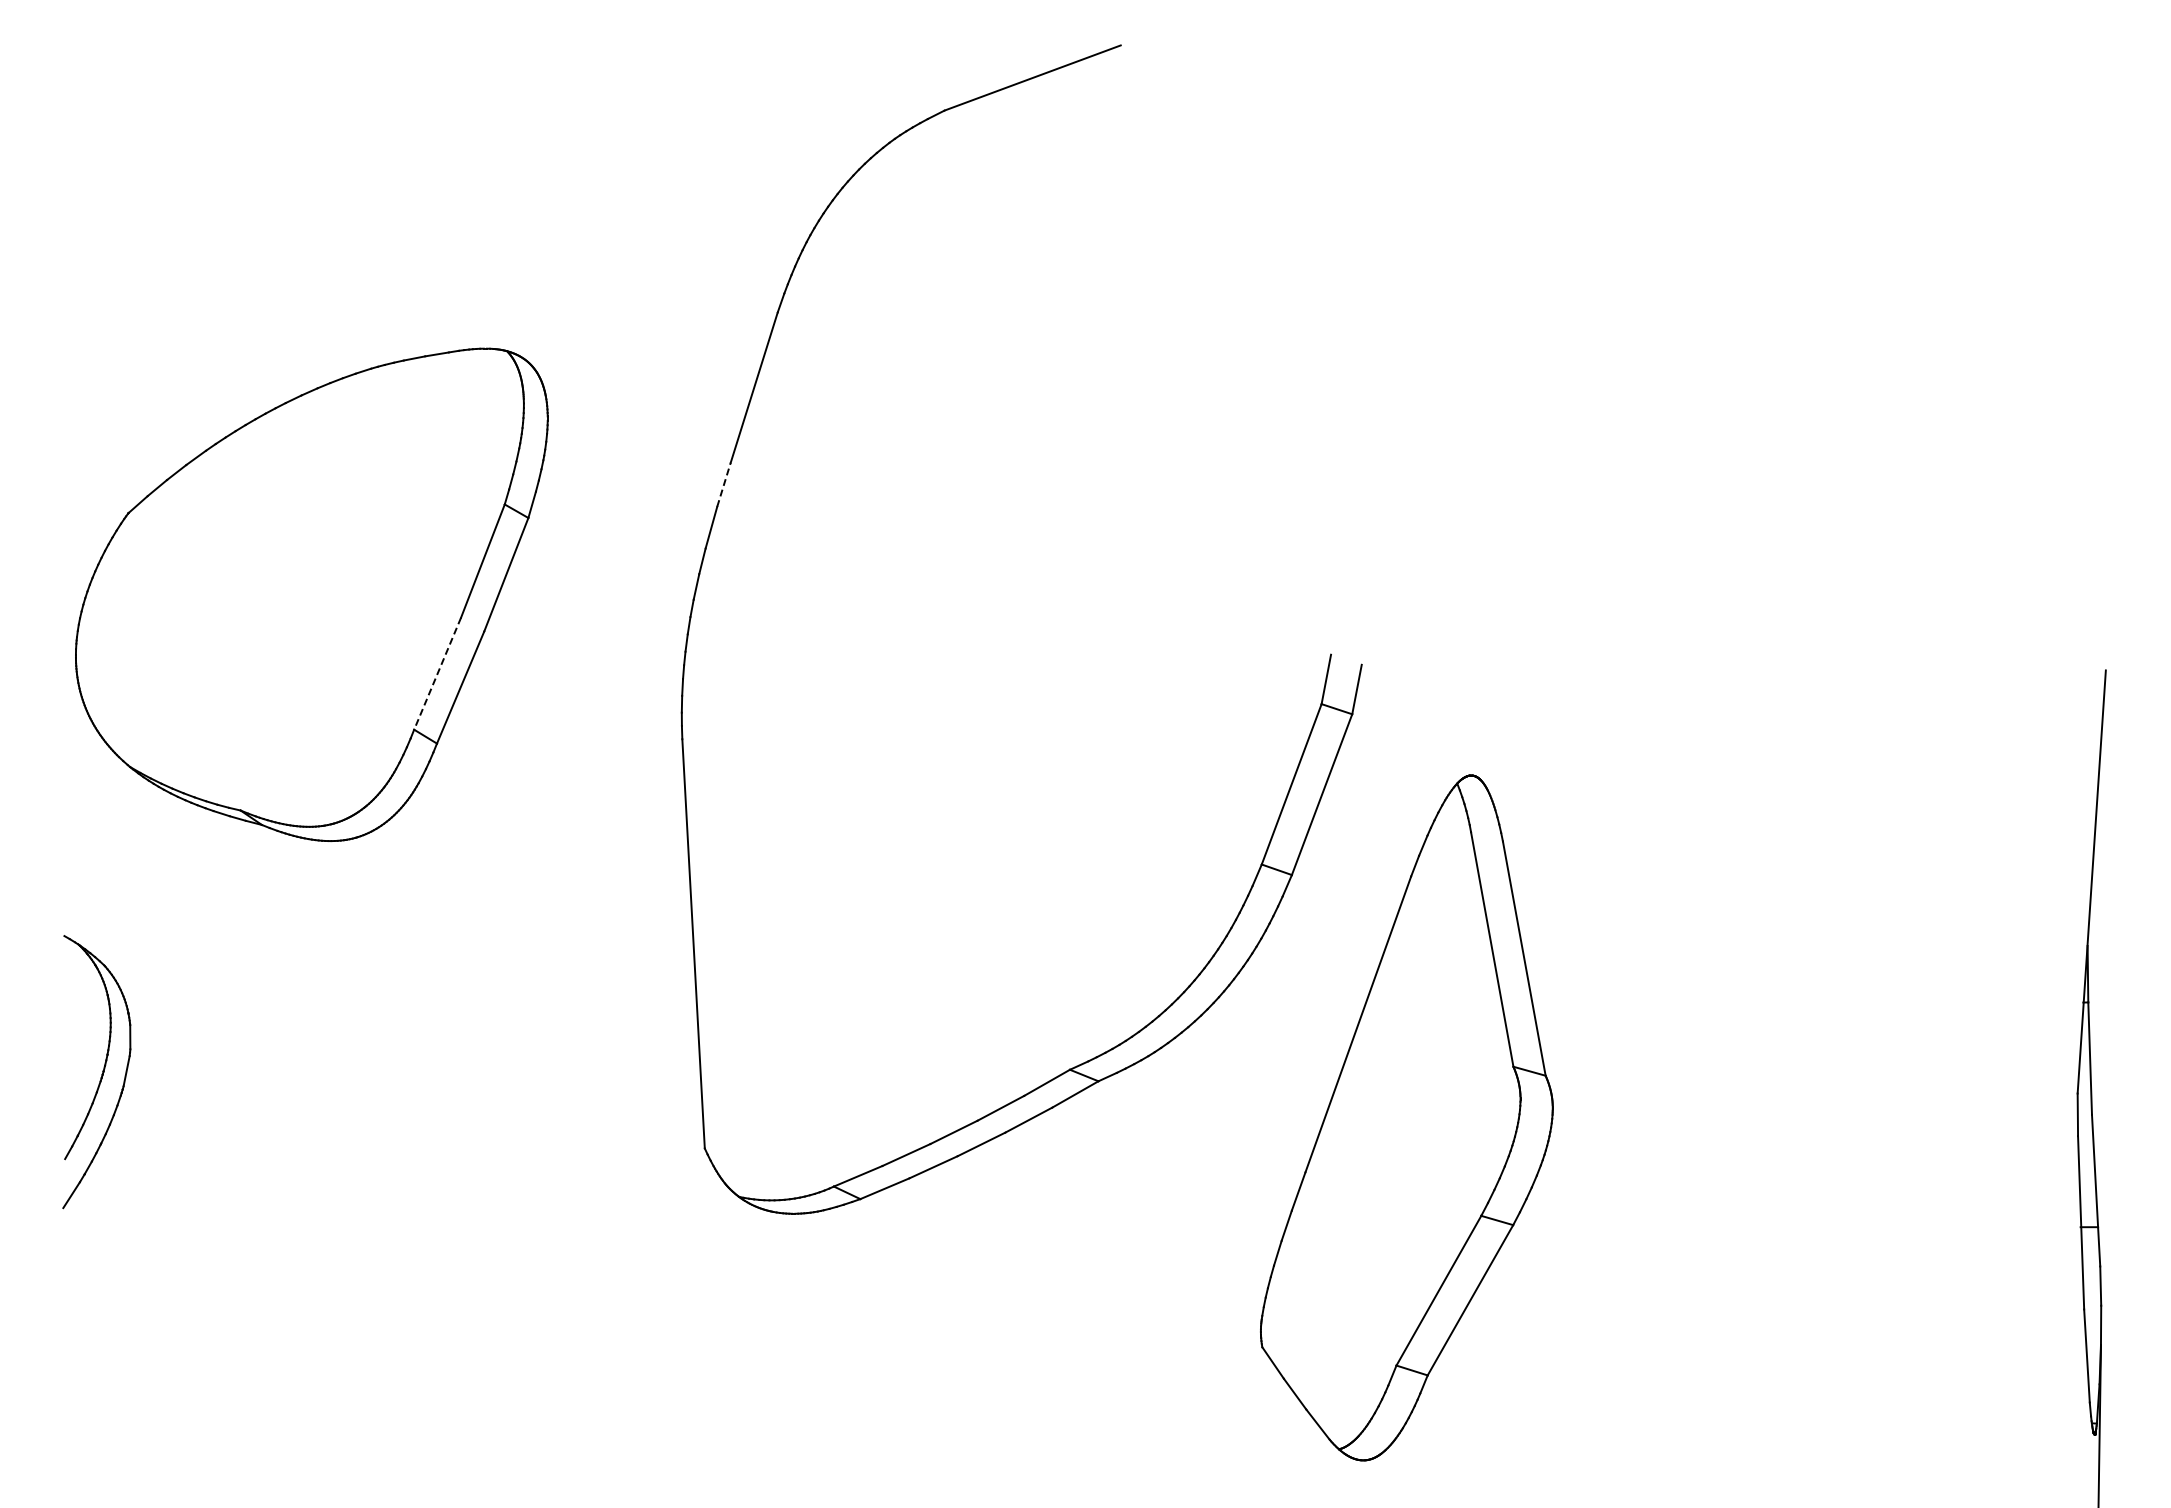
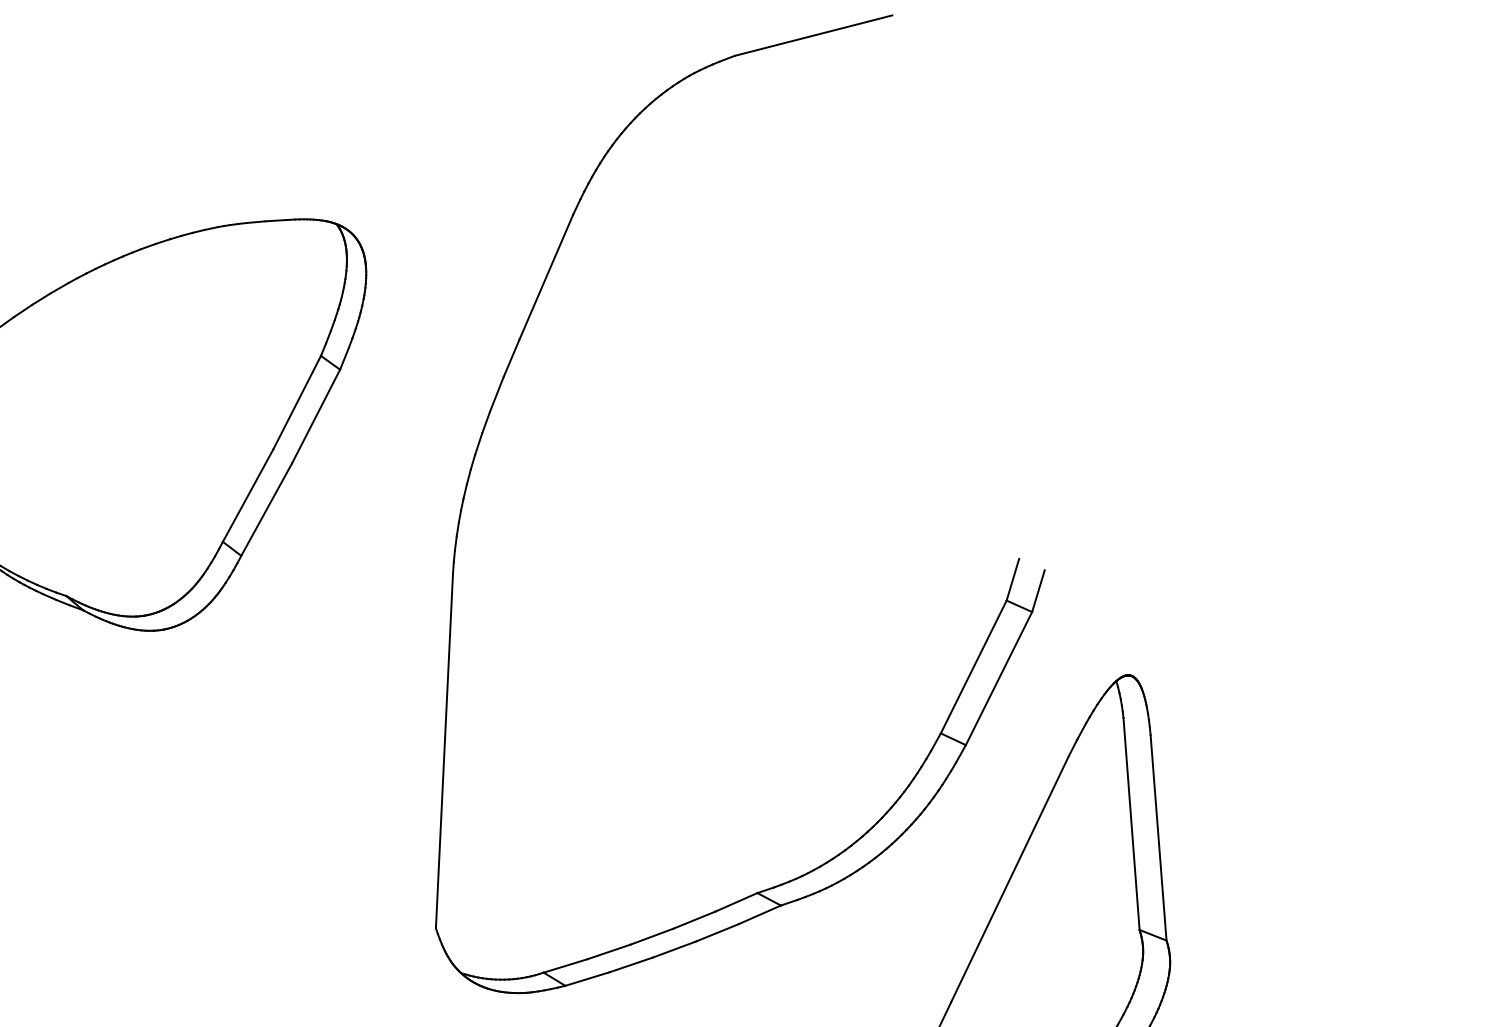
line: (724, 484) -> (511, 358), dashed -> solid
line: (437, 673) -> (247, 495), dashed -> solid

